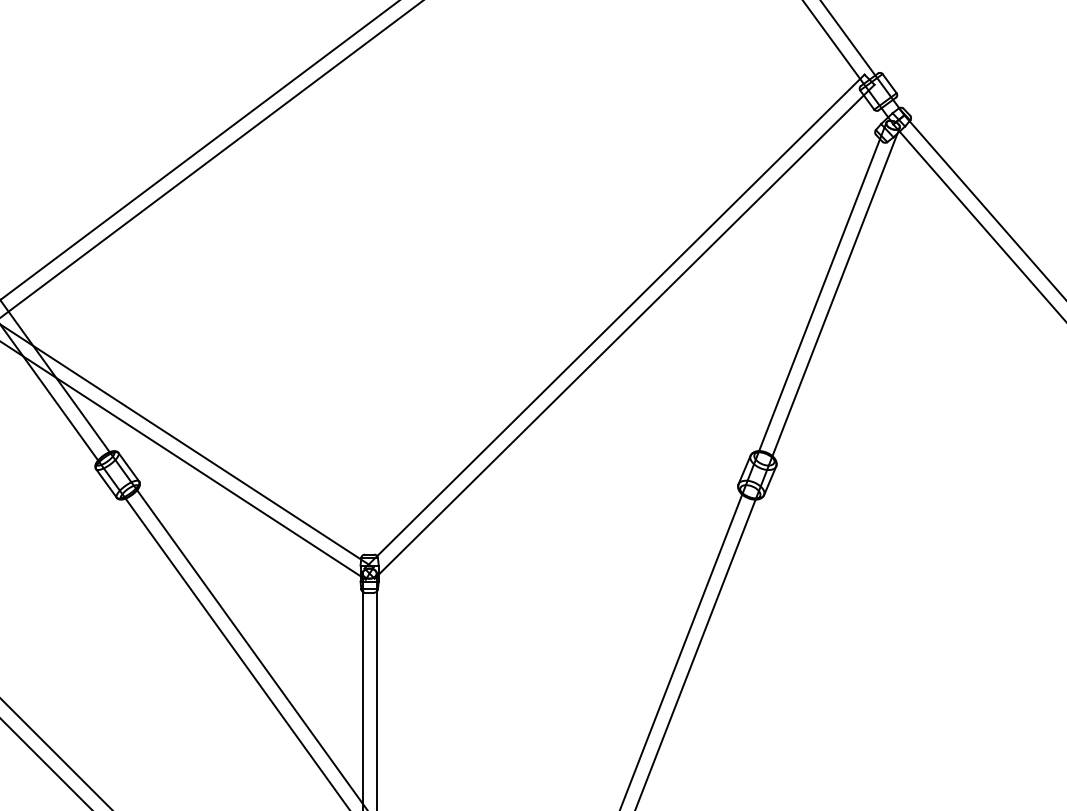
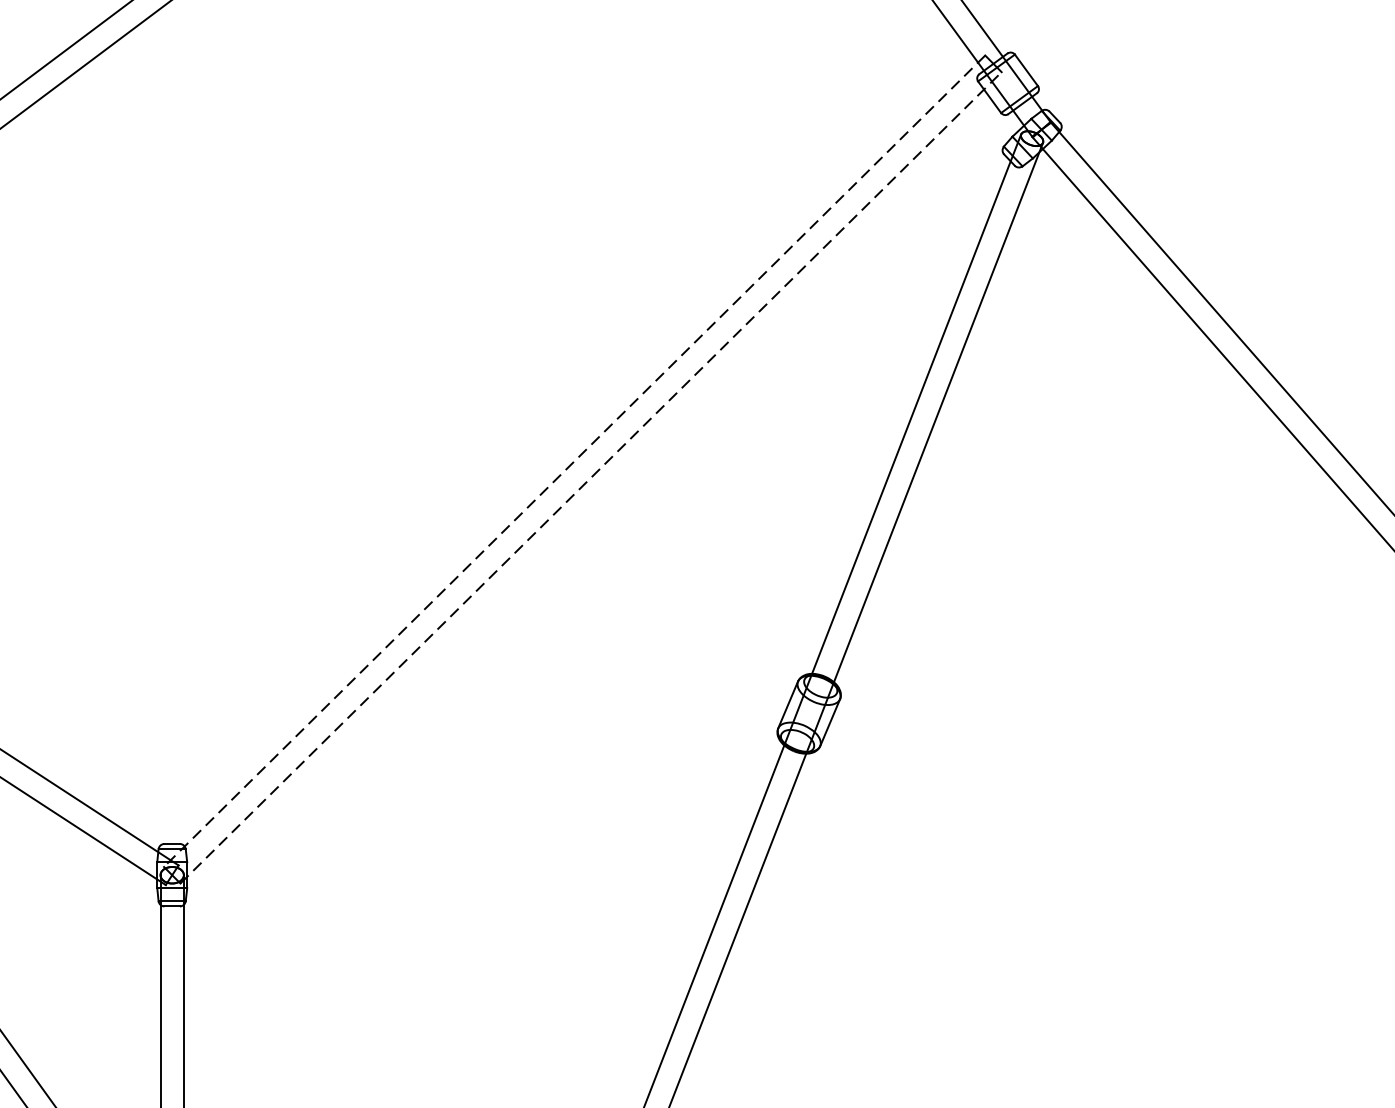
line: (614, 321) -> (574, 461), solid -> dashed
line: (624, 331) -> (590, 477), solid -> dashed

